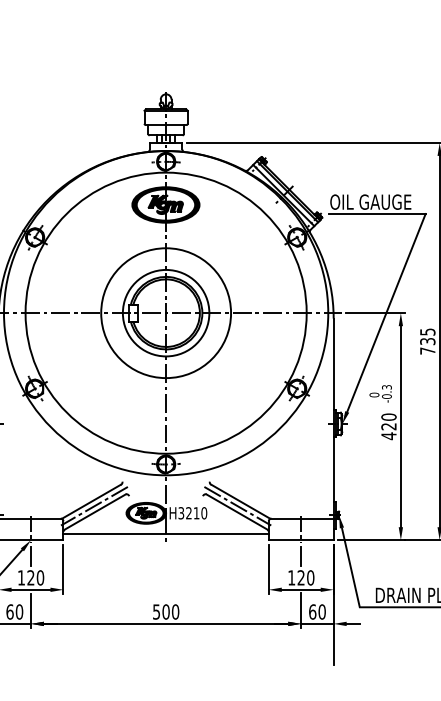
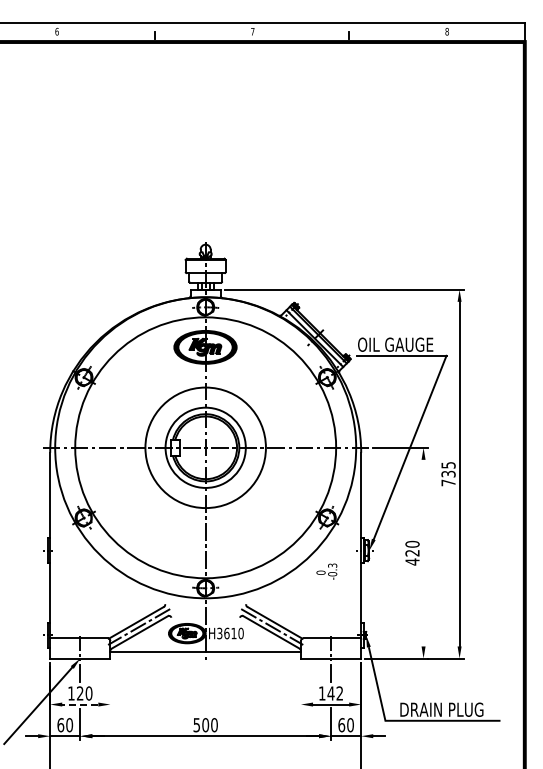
text: (380, 393) -> (326, 571), moved
line: (400, 425) -> (423, 552), removed
text: (188, 513) -> (226, 633), H3210 -> H3610
line: (63, 569) -> (110, 685), removed
line: (269, 569) -> (301, 685), removed
text: (305, 577) -> (335, 693), 120 -> 142
line: (30, 589) -> (79, 704), solid -> dashed

